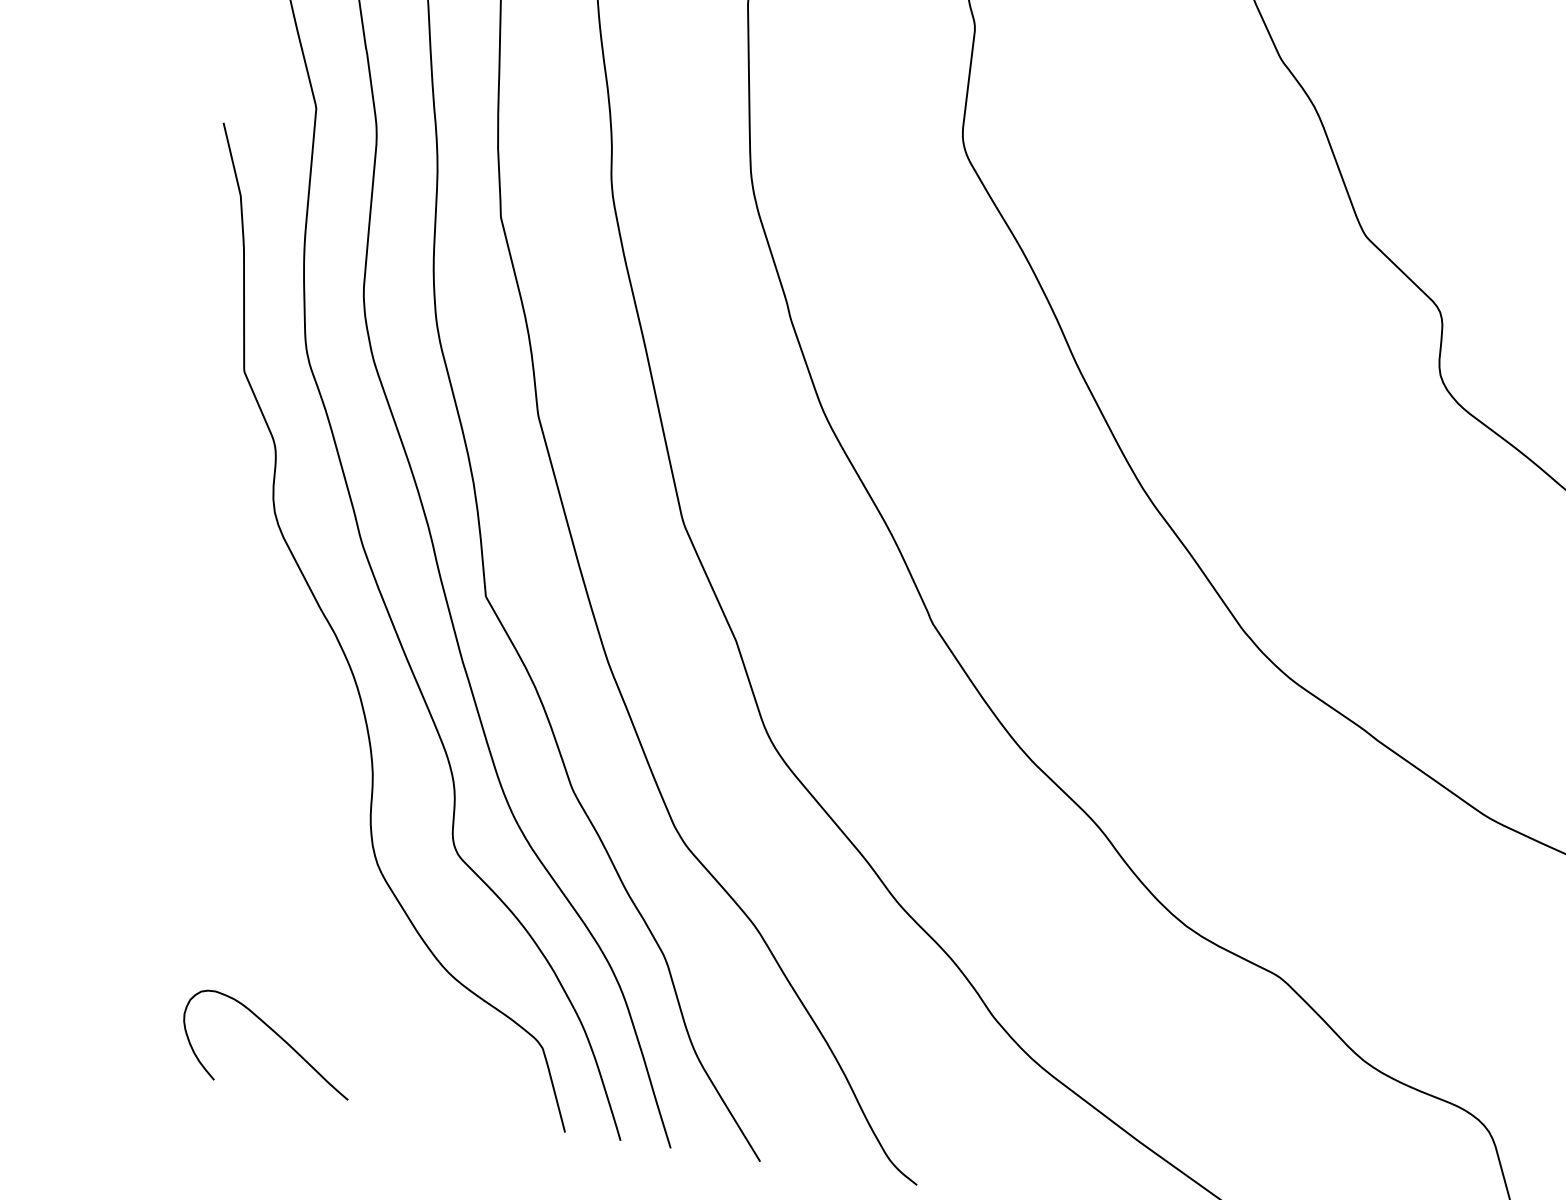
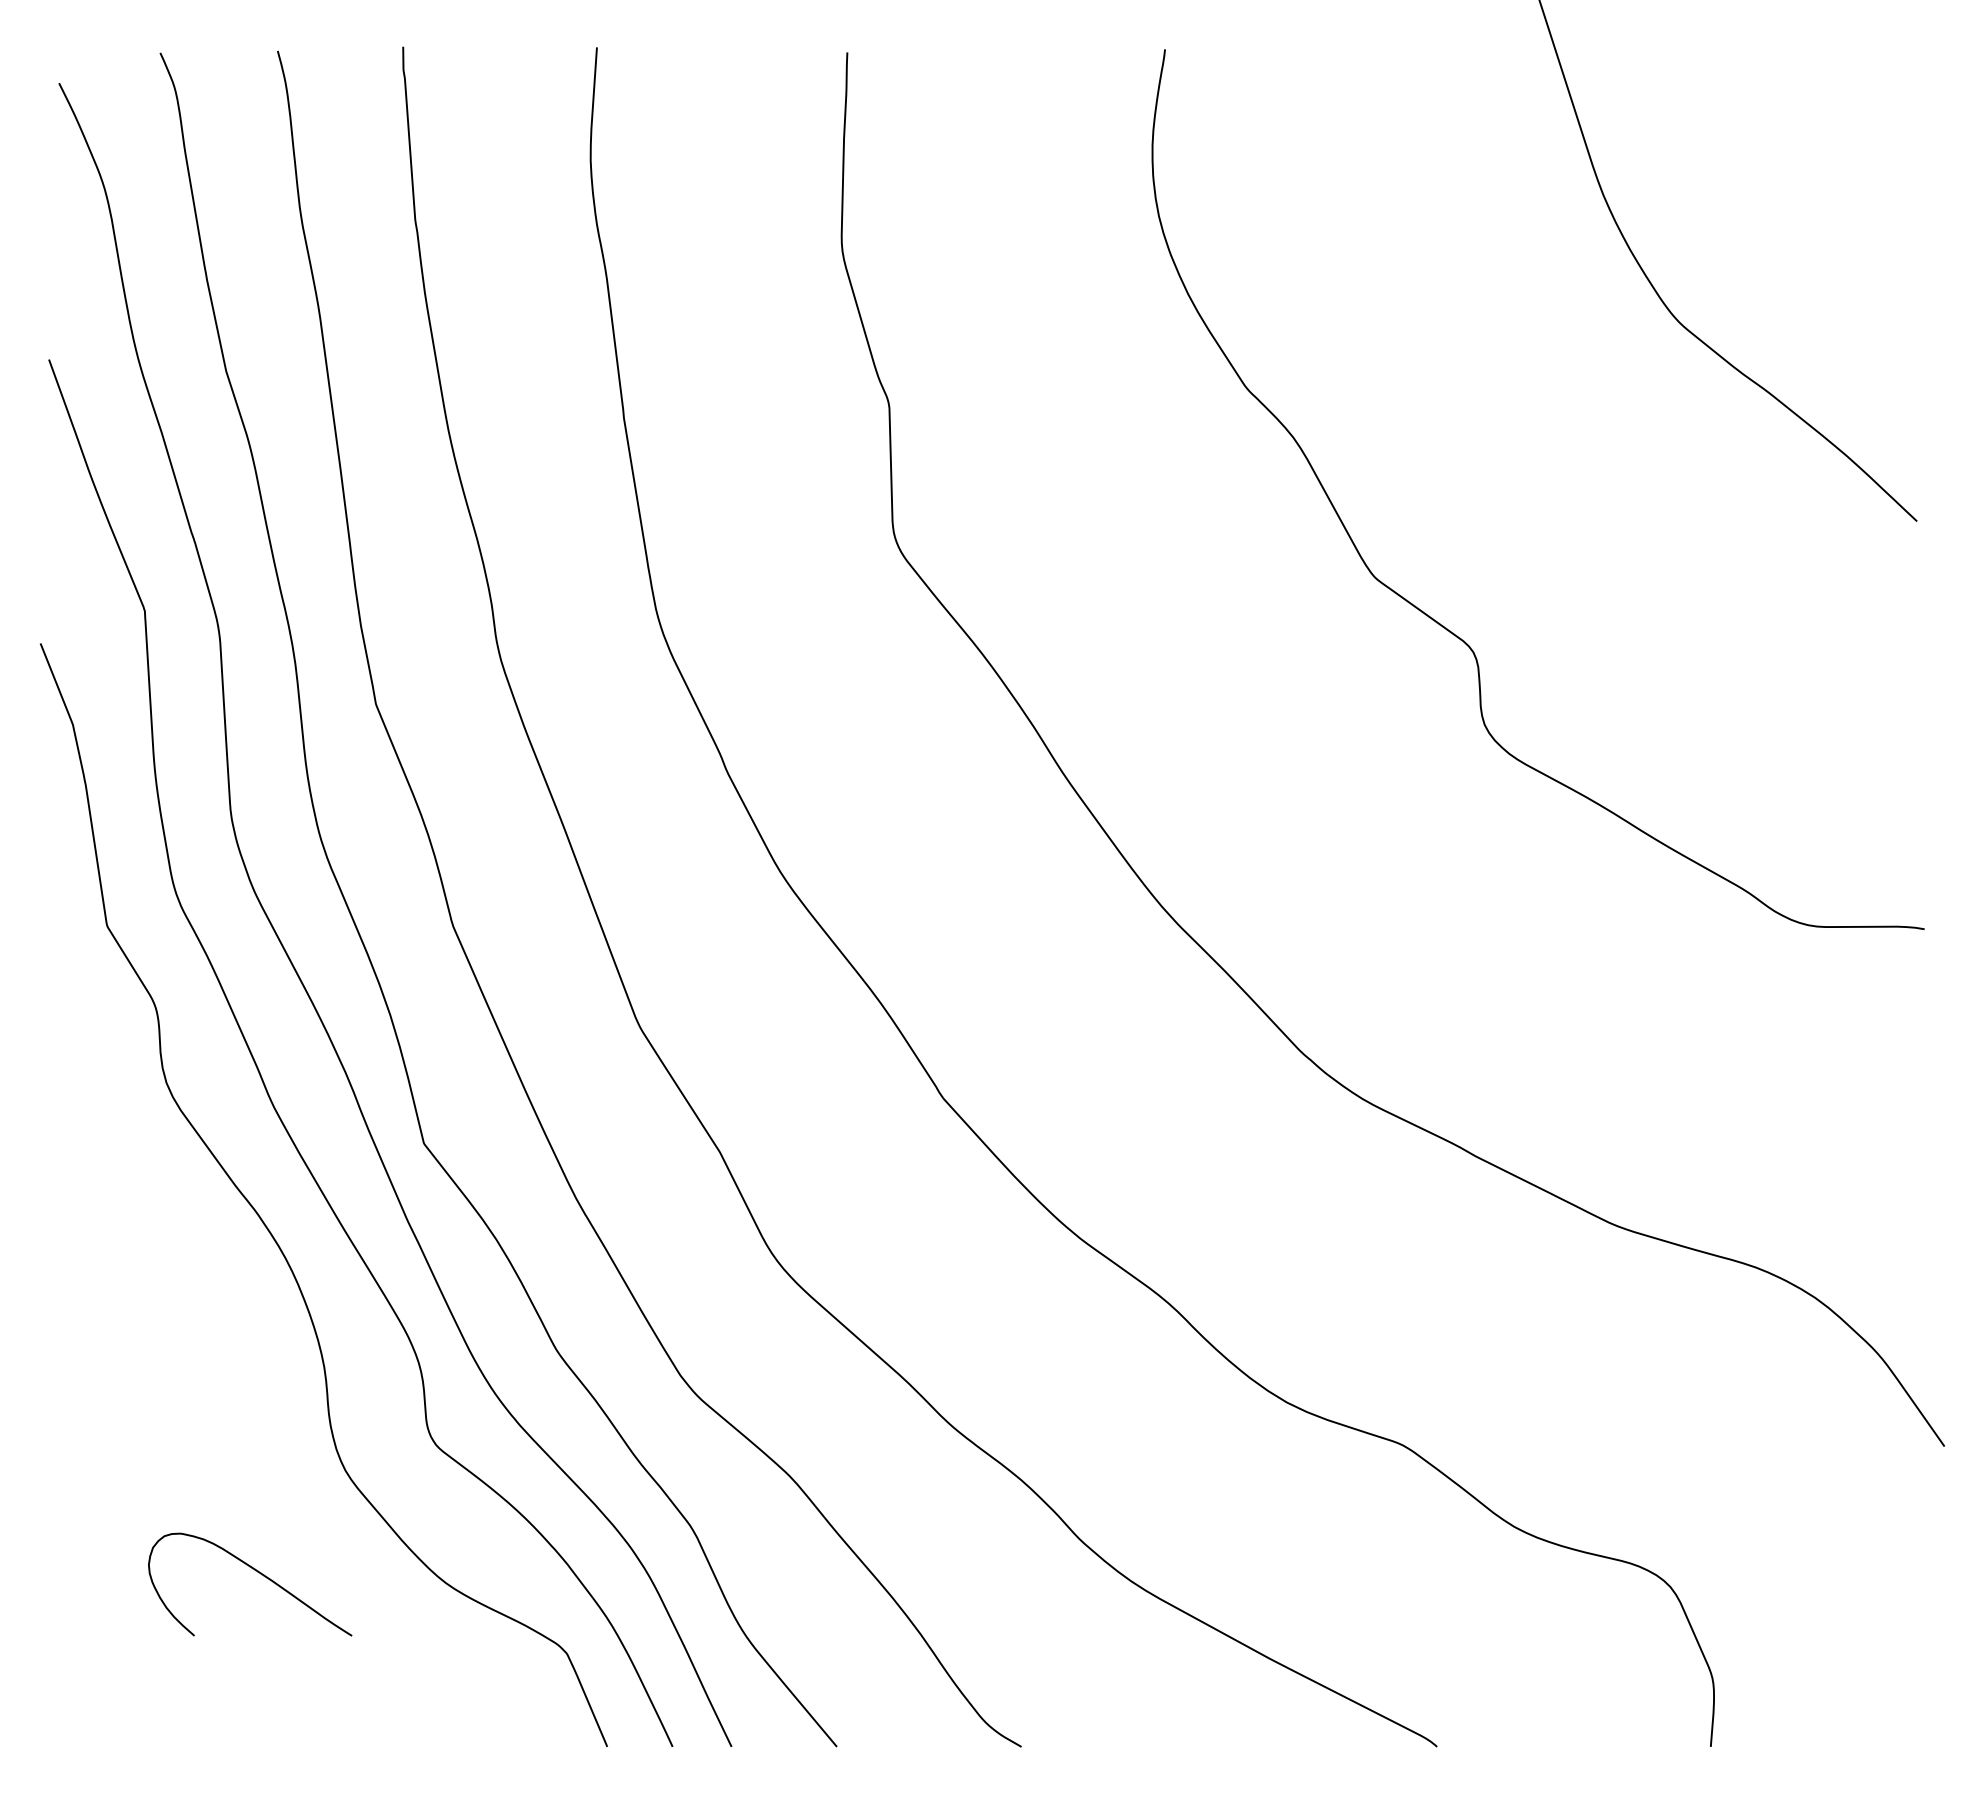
curve: (275, 1034) -> (257, 1572), moved

